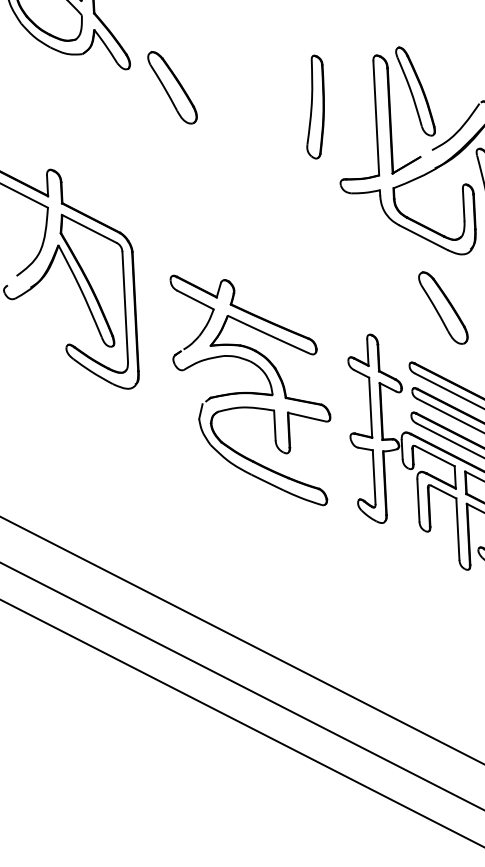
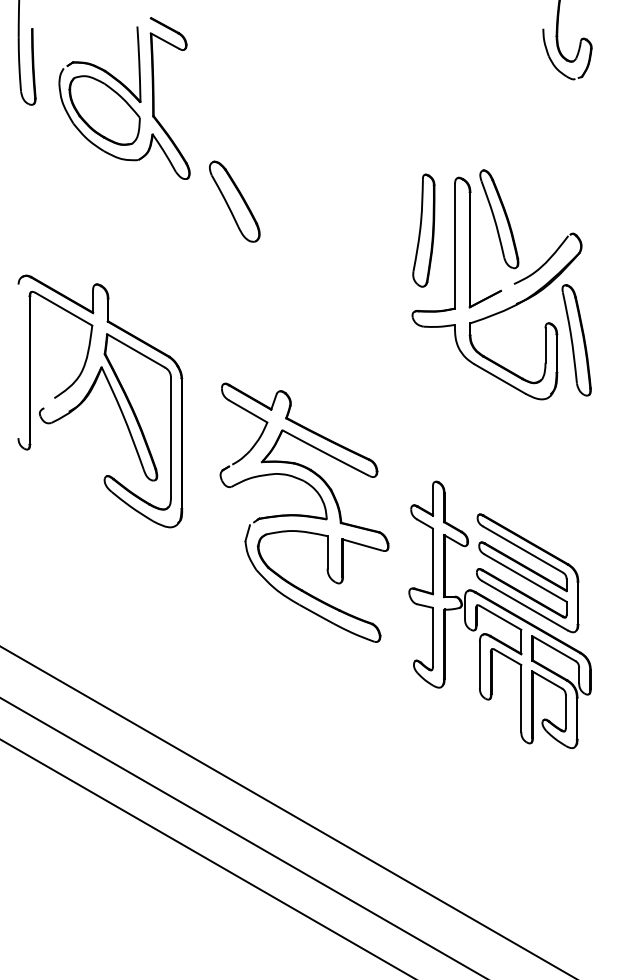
part: (314, 106) -> (423, 230), moved
part: (443, 307) -> (517, 456), removed
part: (251, 390) -> (304, 512), moved

